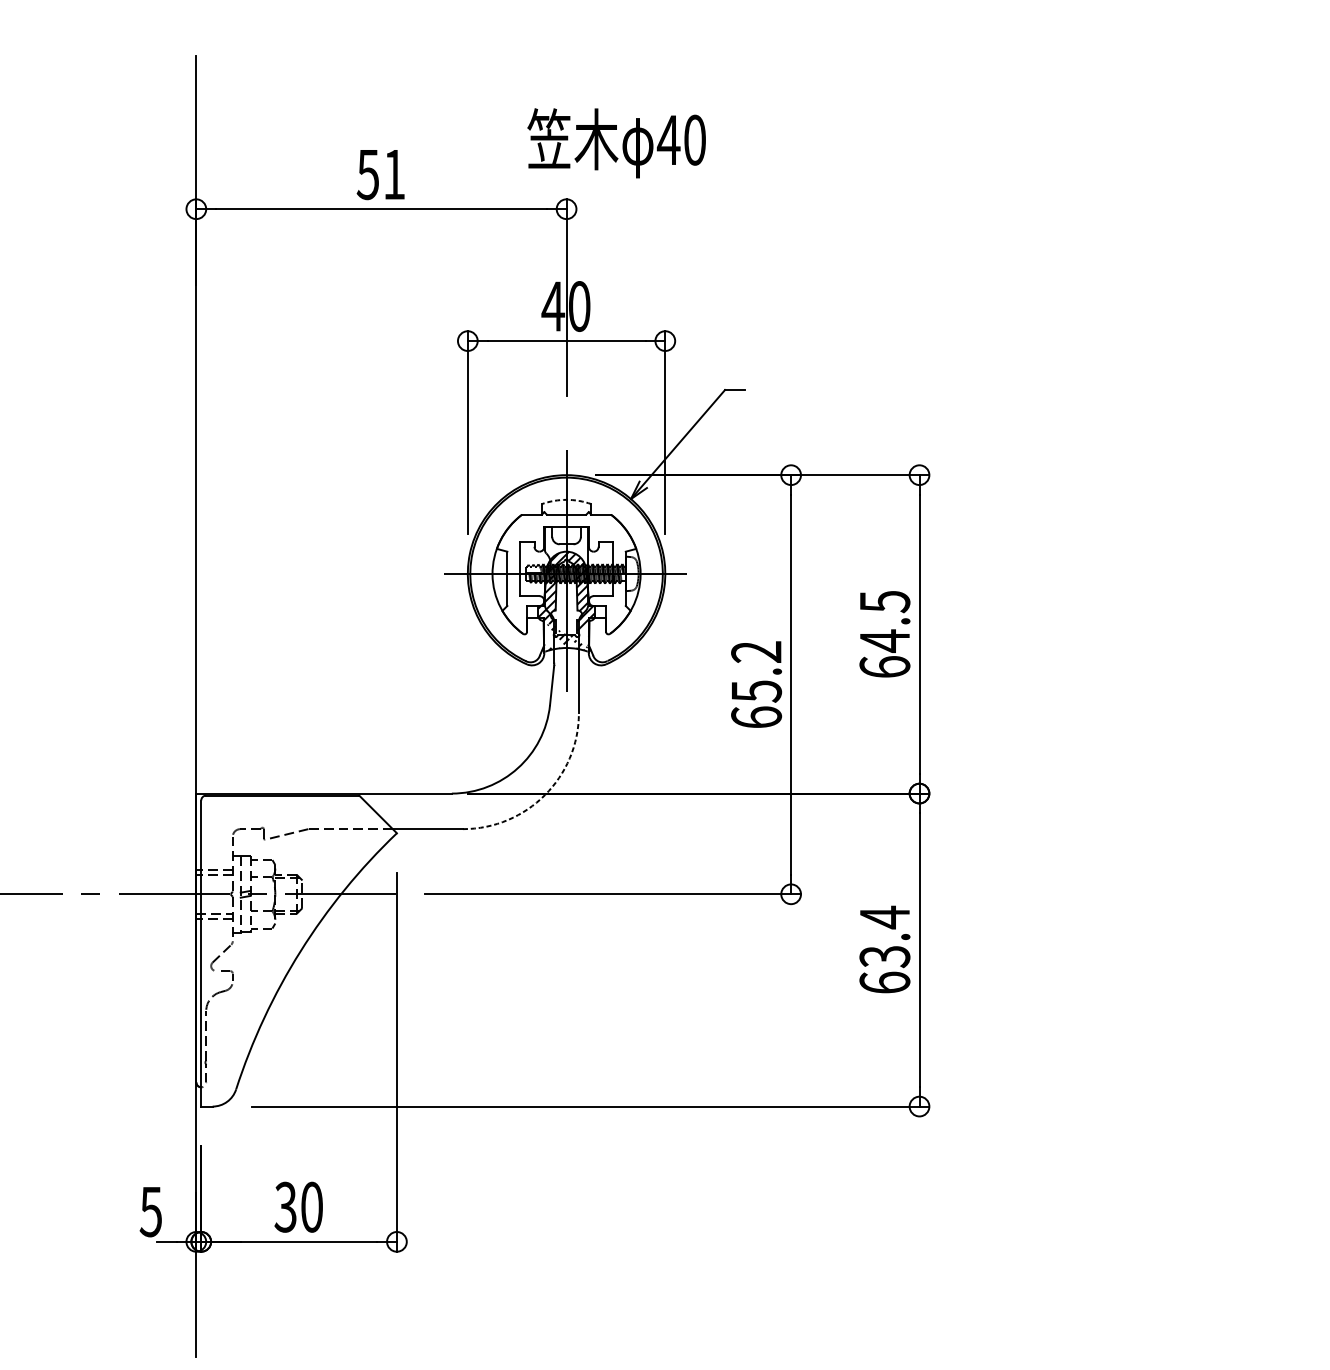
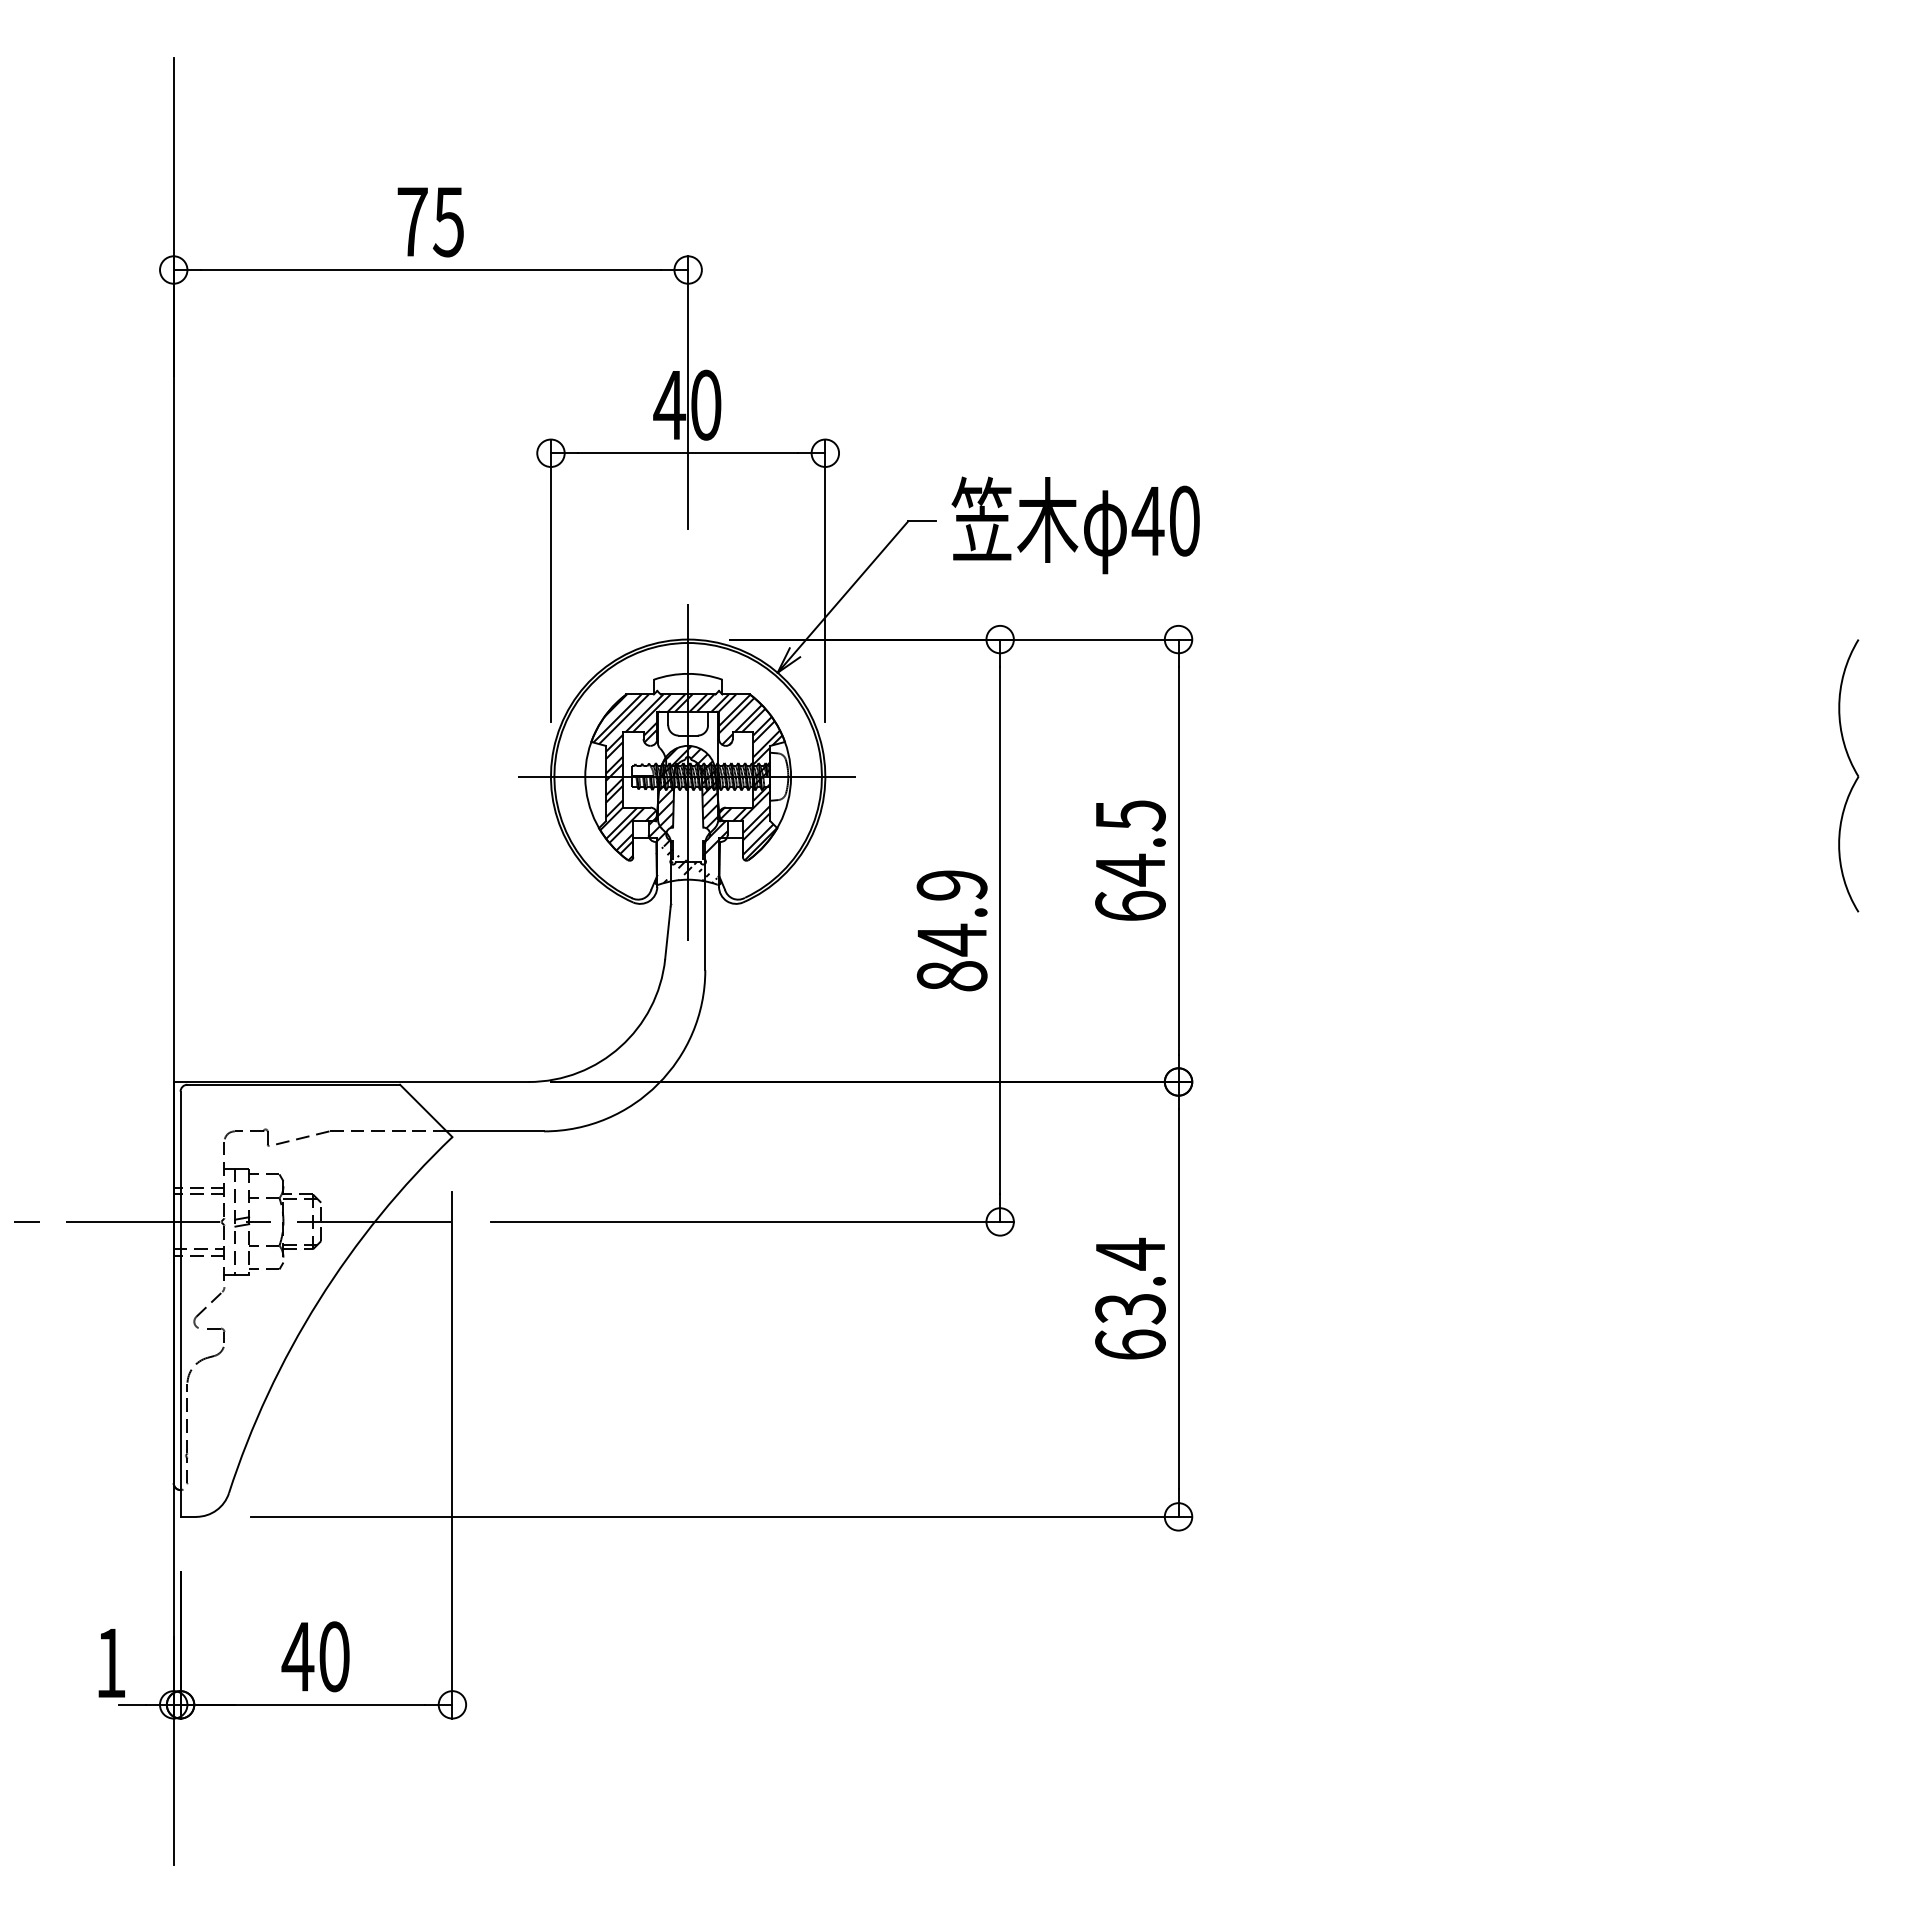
text: (616, 143) -> (1075, 525), moved
text: (380, 175) -> (429, 222), 51 -> 75
arc: (566, 499) -> (688, 673), dashed -> solid
hatch: (566, 574) -> (687, 777), added
text: (756, 684) -> (951, 930), 65.2 -> 84.9
arc: (545, 795) -> (658, 1084), dashed -> solid
text: (285, 1207) -> (297, 1656), 30 -> 40
text: (150, 1212) -> (110, 1663), 5 -> 1

